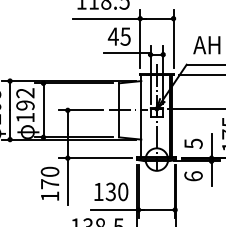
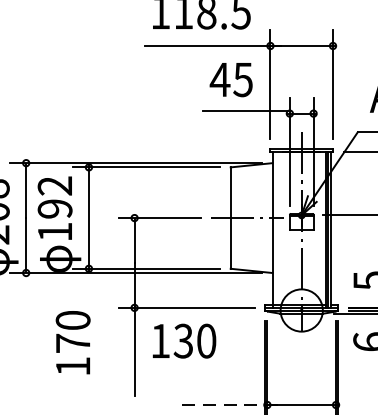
text: (49, 183) -> (72, 342), moved
text: (111, 191) -> (184, 340), moved
line: (117, 209) -> (227, 404), solid -> dashed

